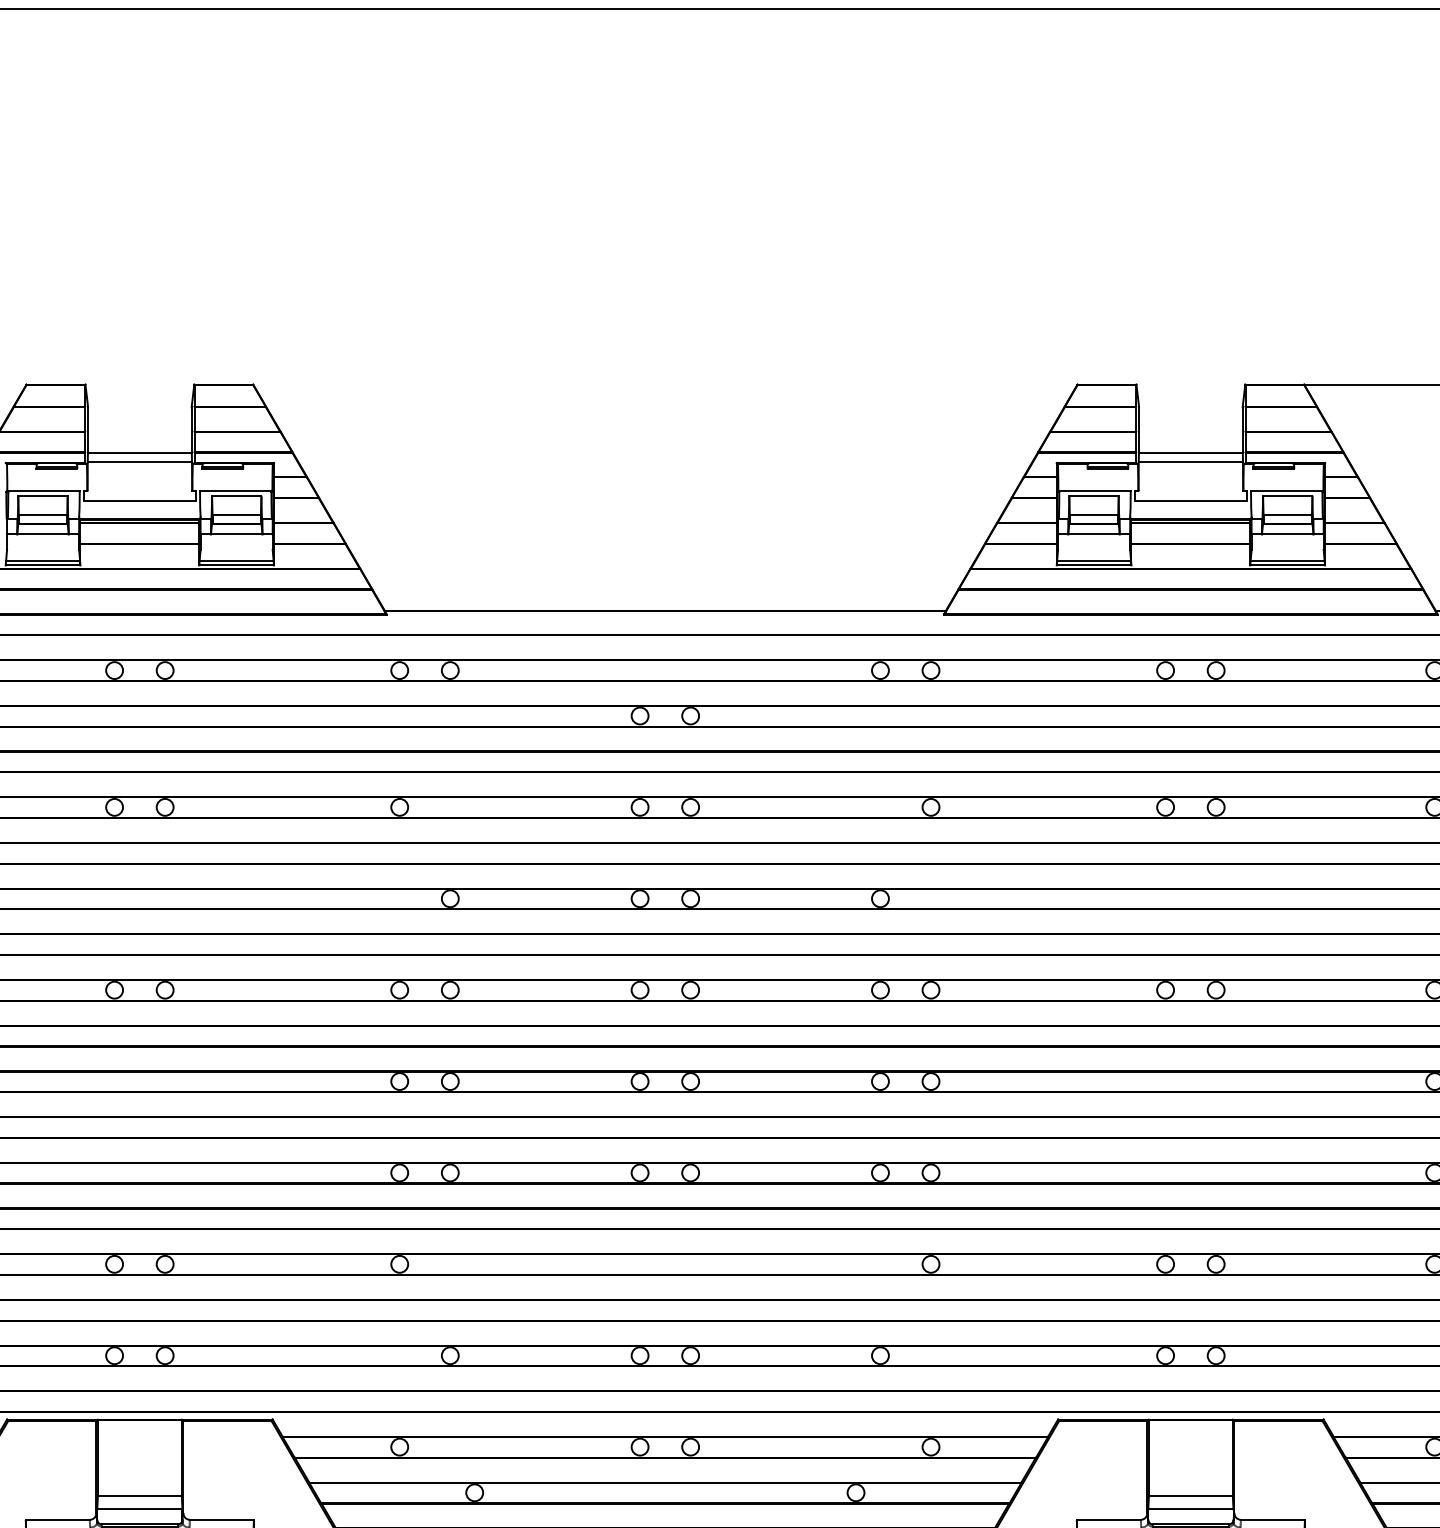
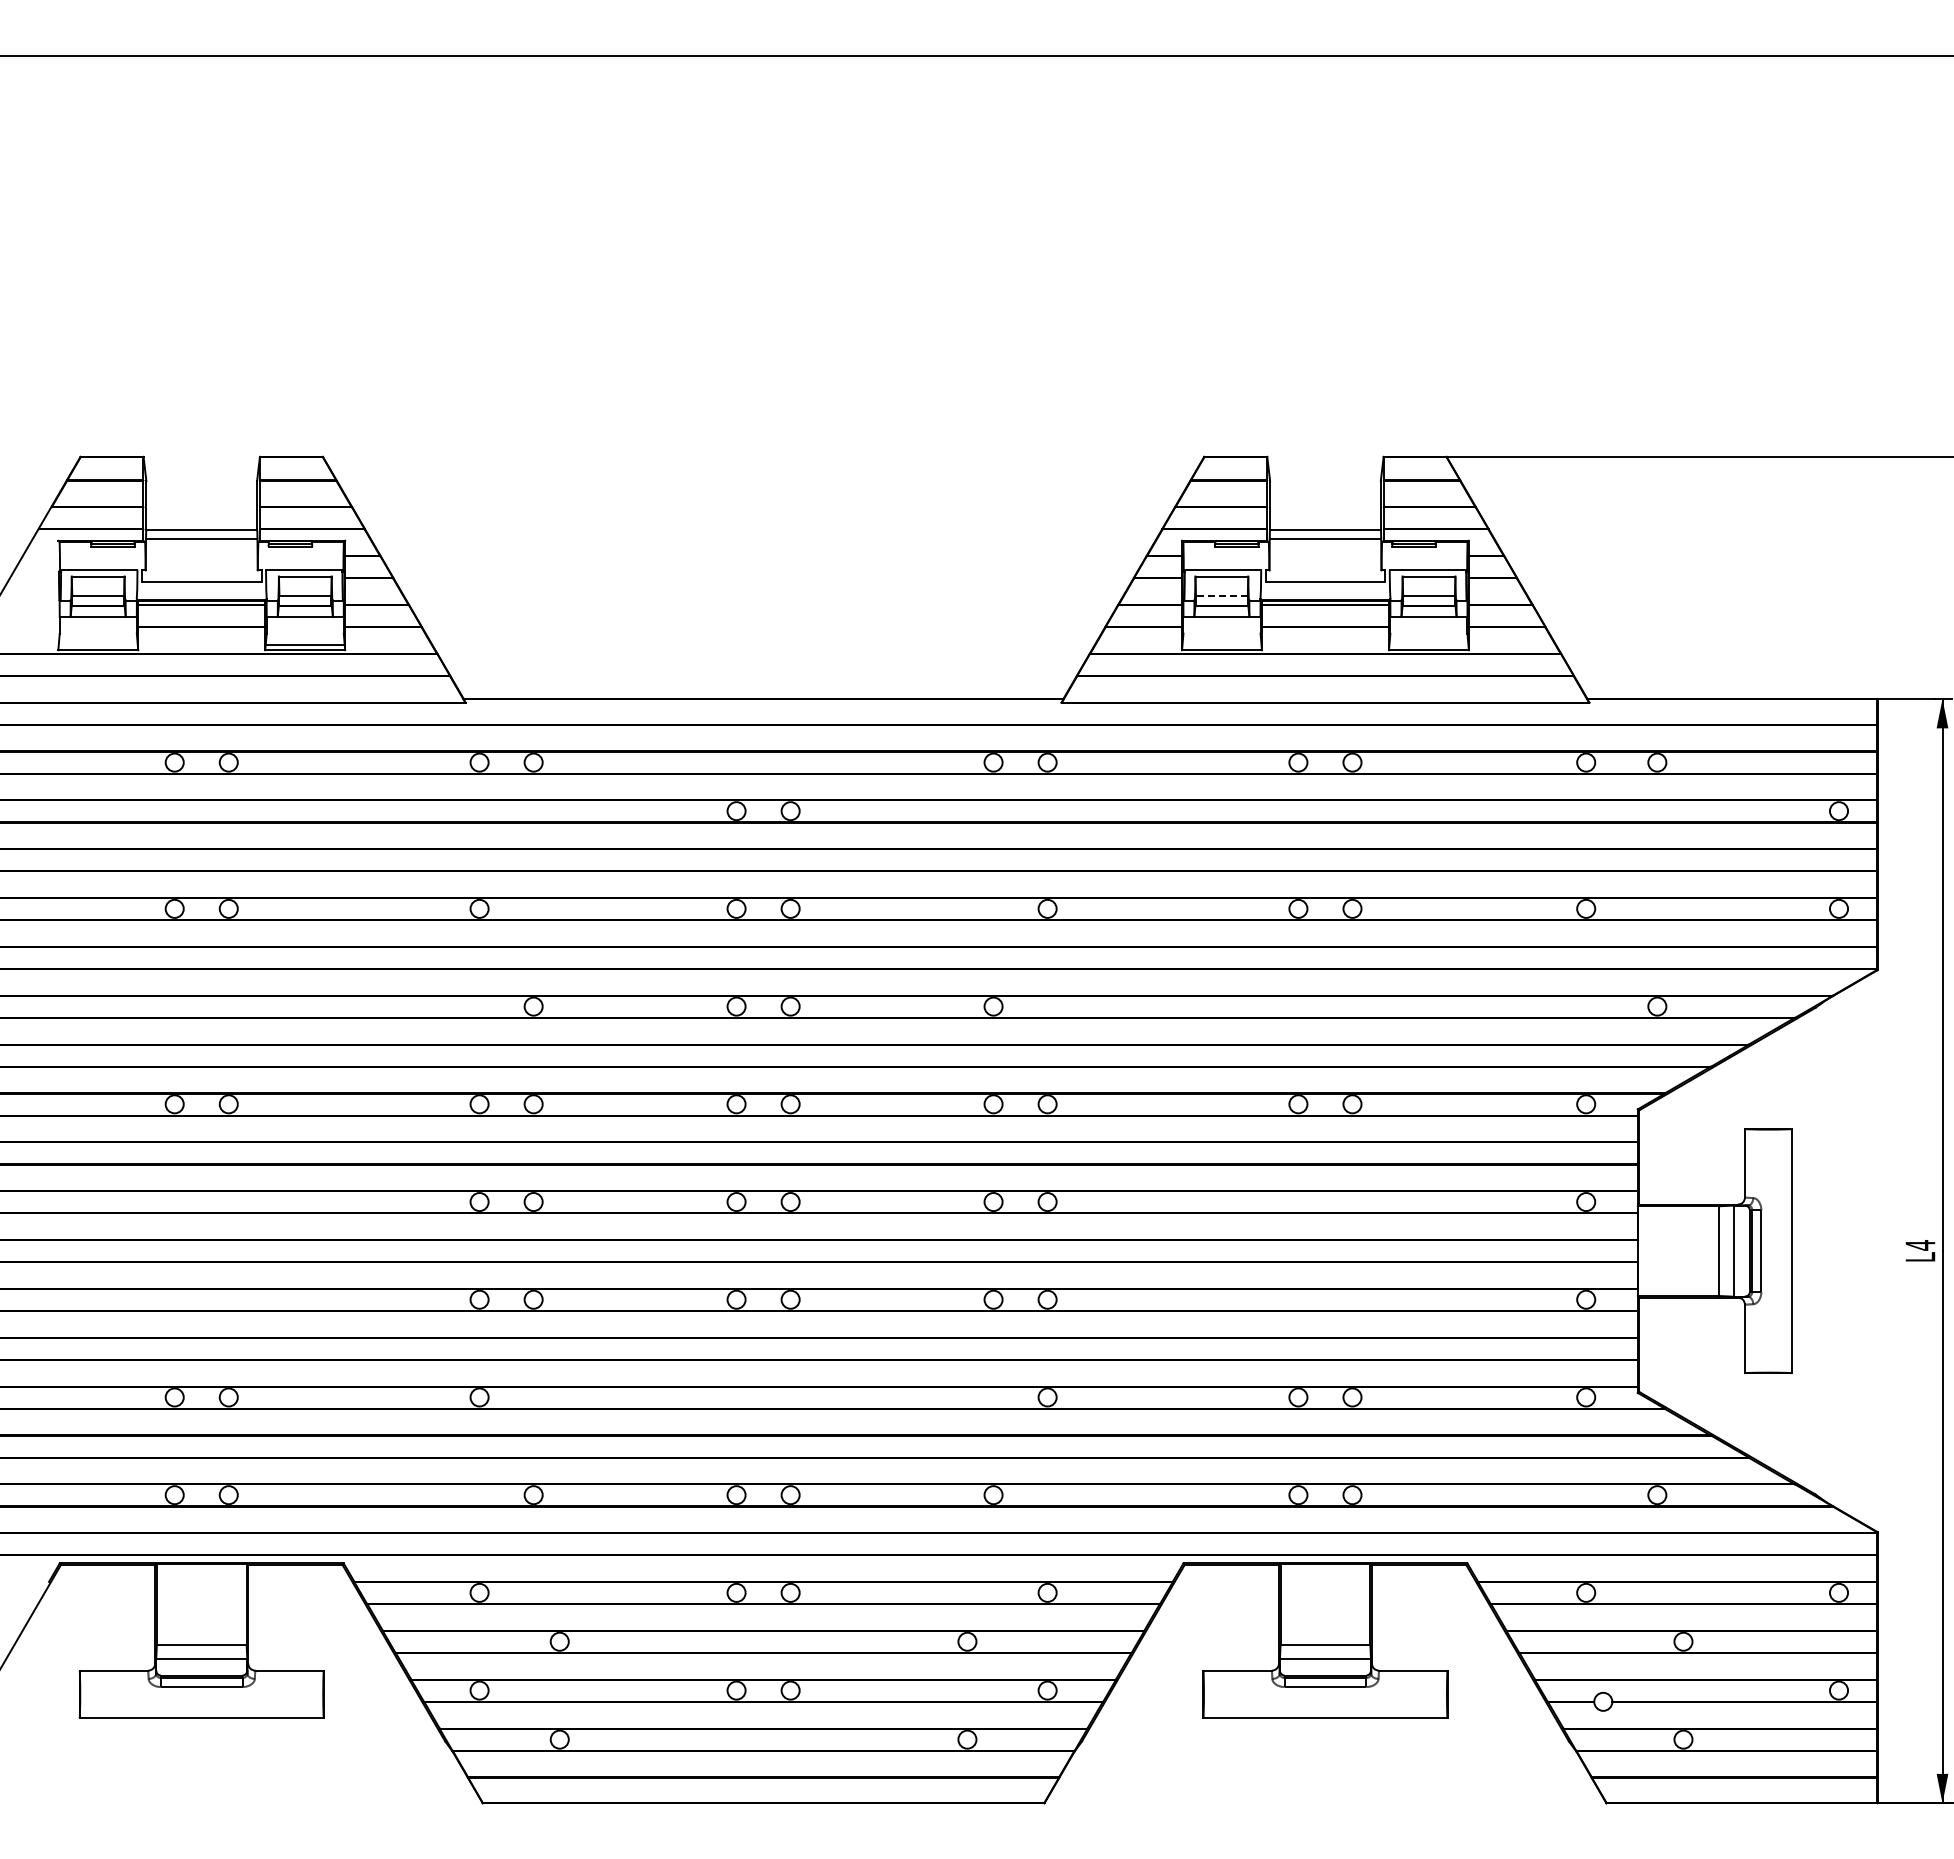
line: (1093, 515) -> (1221, 596), solid -> dashed
line: (42, 561) -> (97, 645), removed
line: (1093, 561) -> (1221, 645), removed
line: (1287, 561) -> (1428, 645), removed

